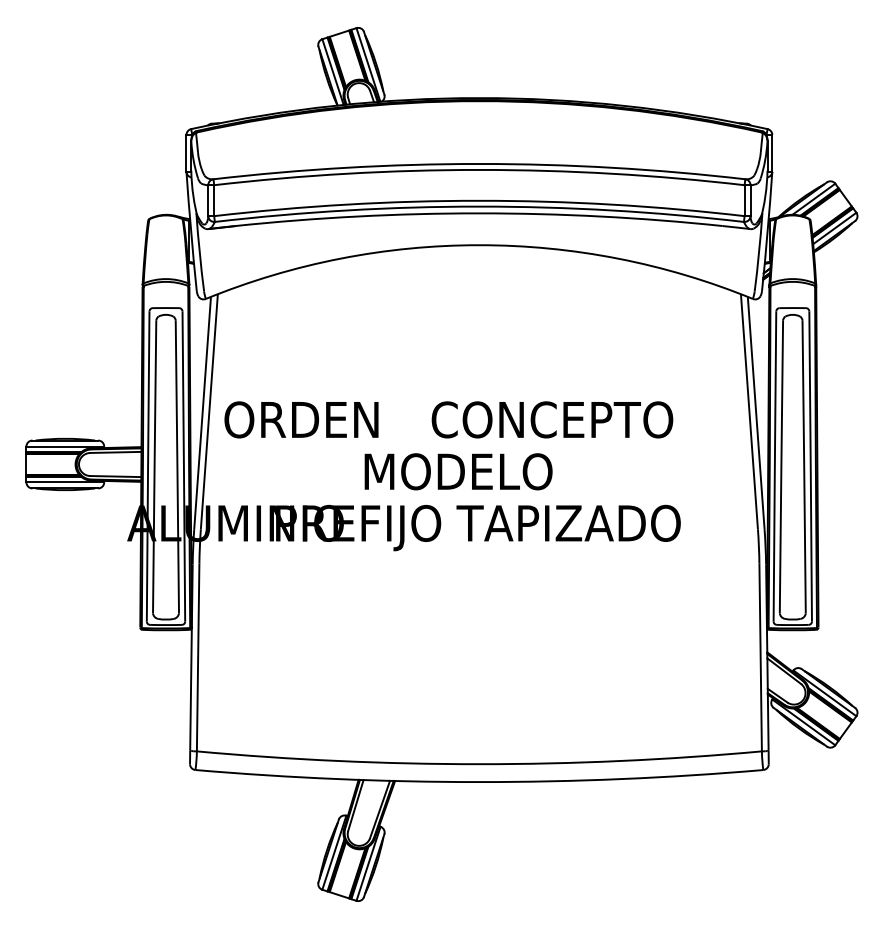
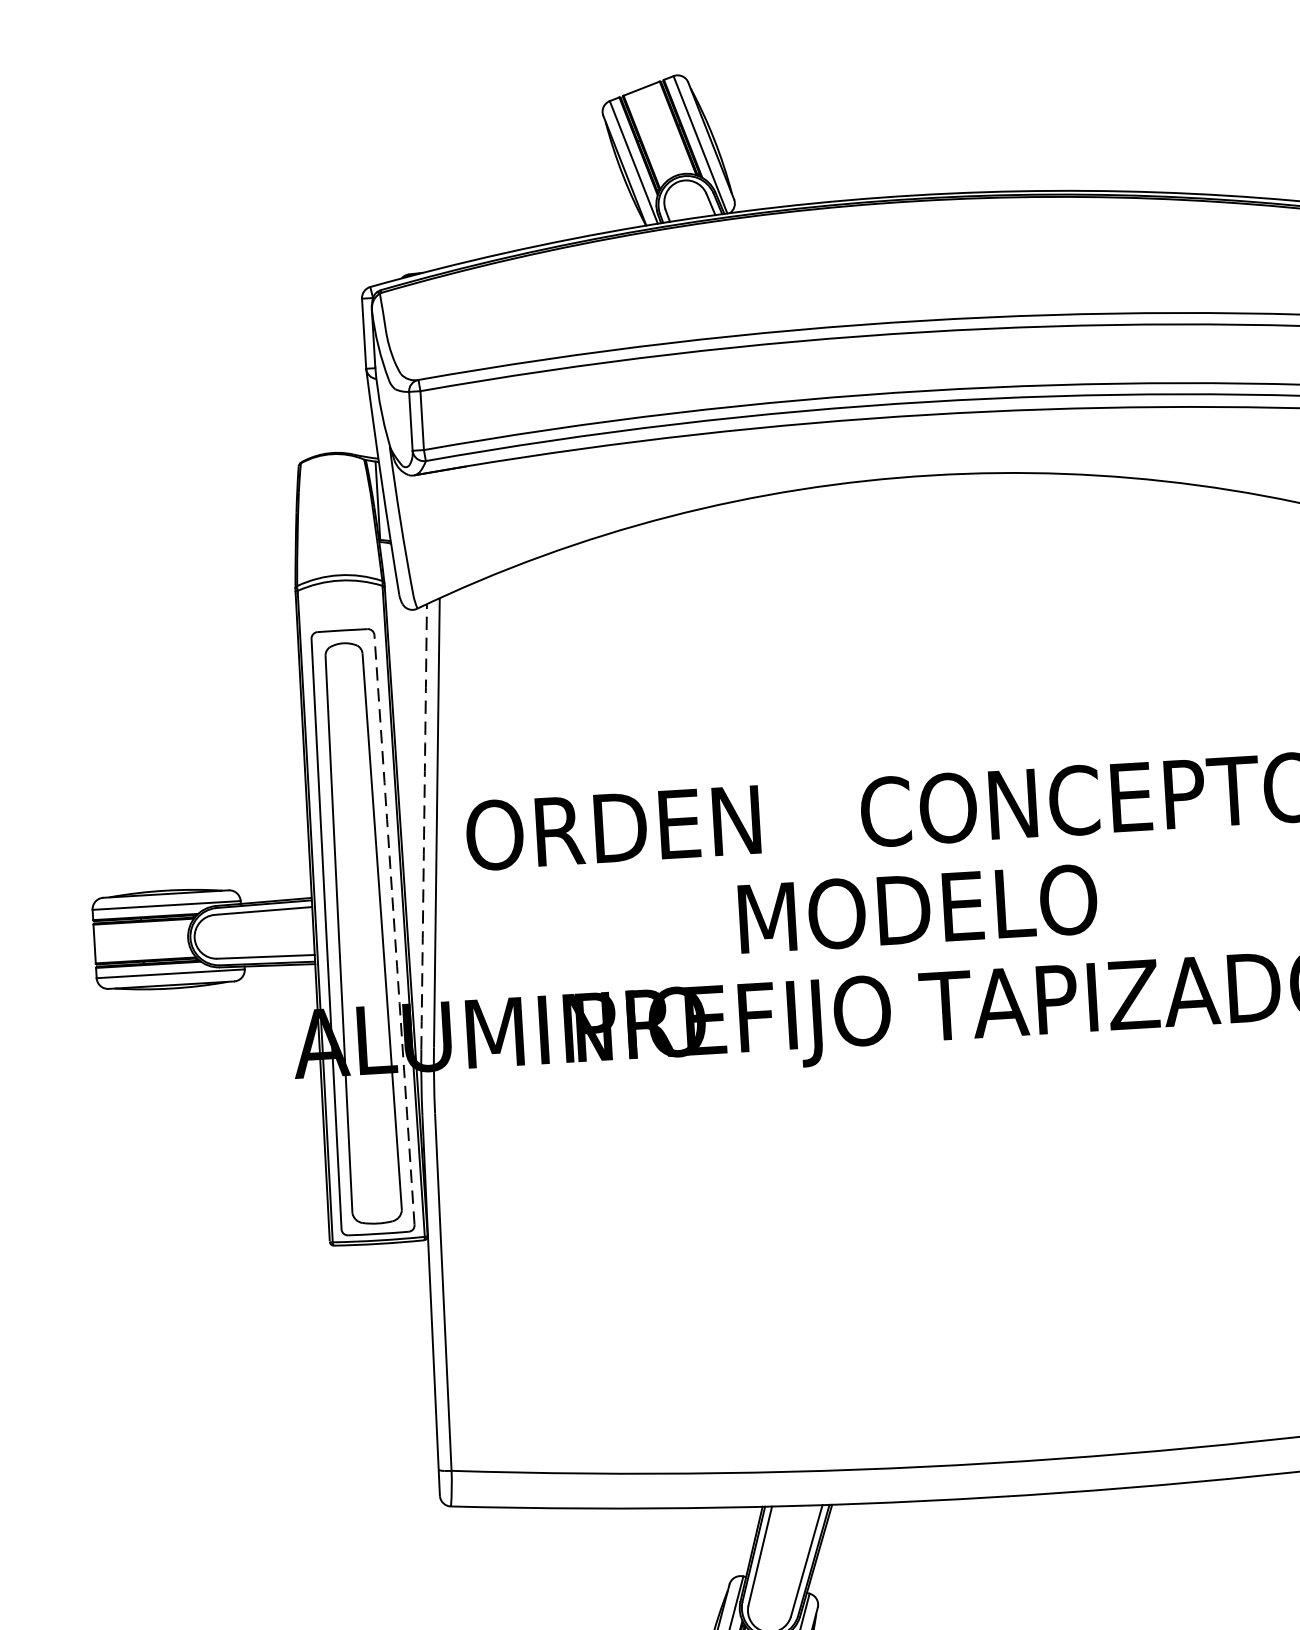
arc: (202, 413) -> (423, 827), solid -> dashed
arc: (183, 466) -> (393, 930), solid -> dashed

